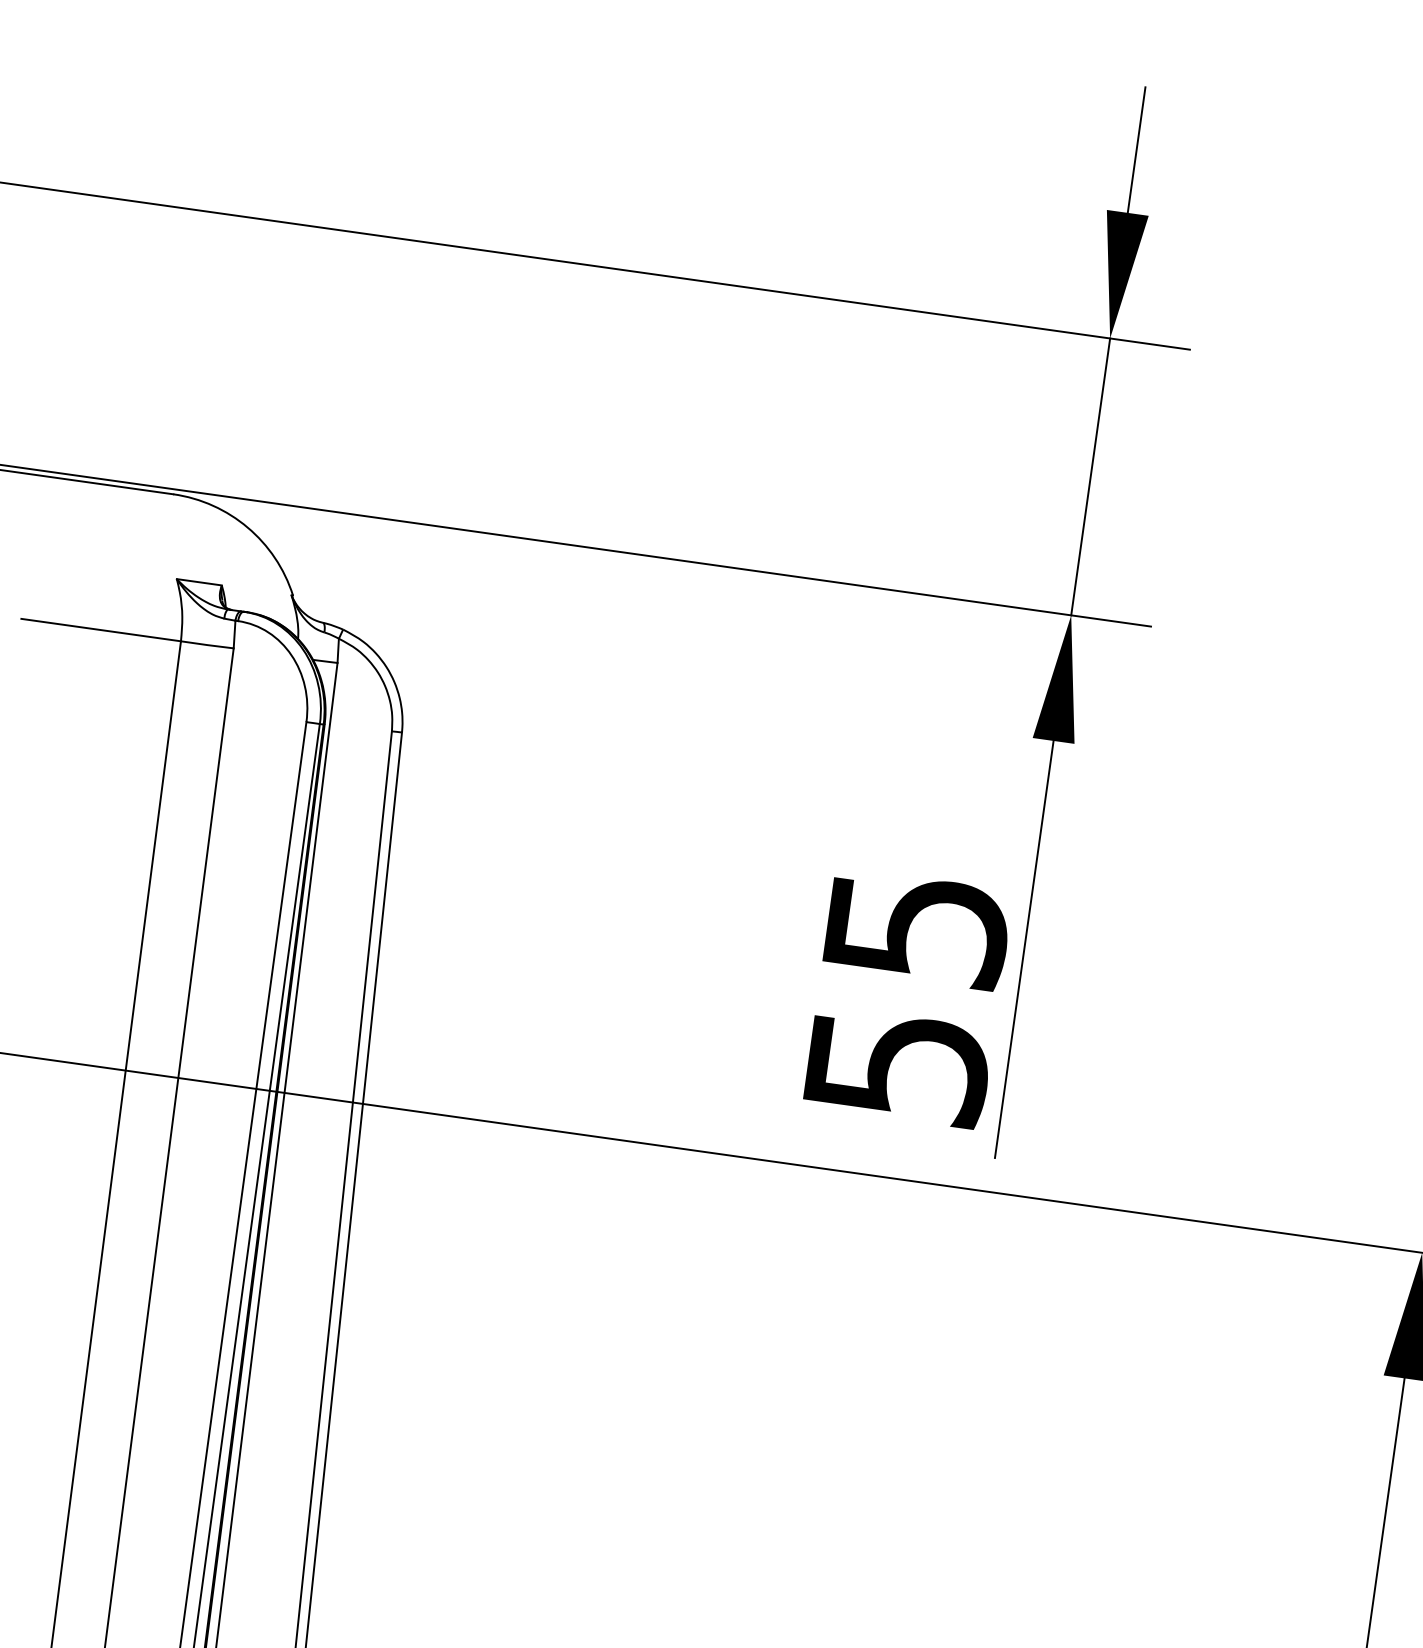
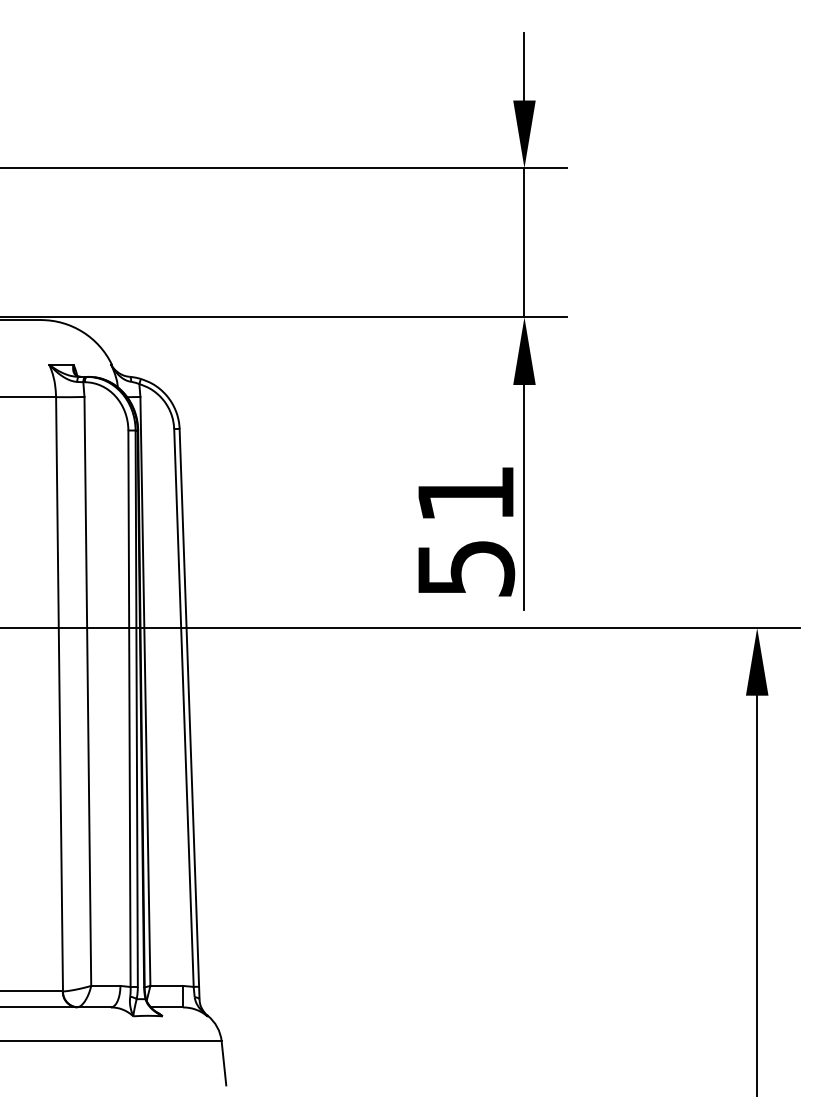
text: (917, 929) -> (466, 494), 55 -> 51

